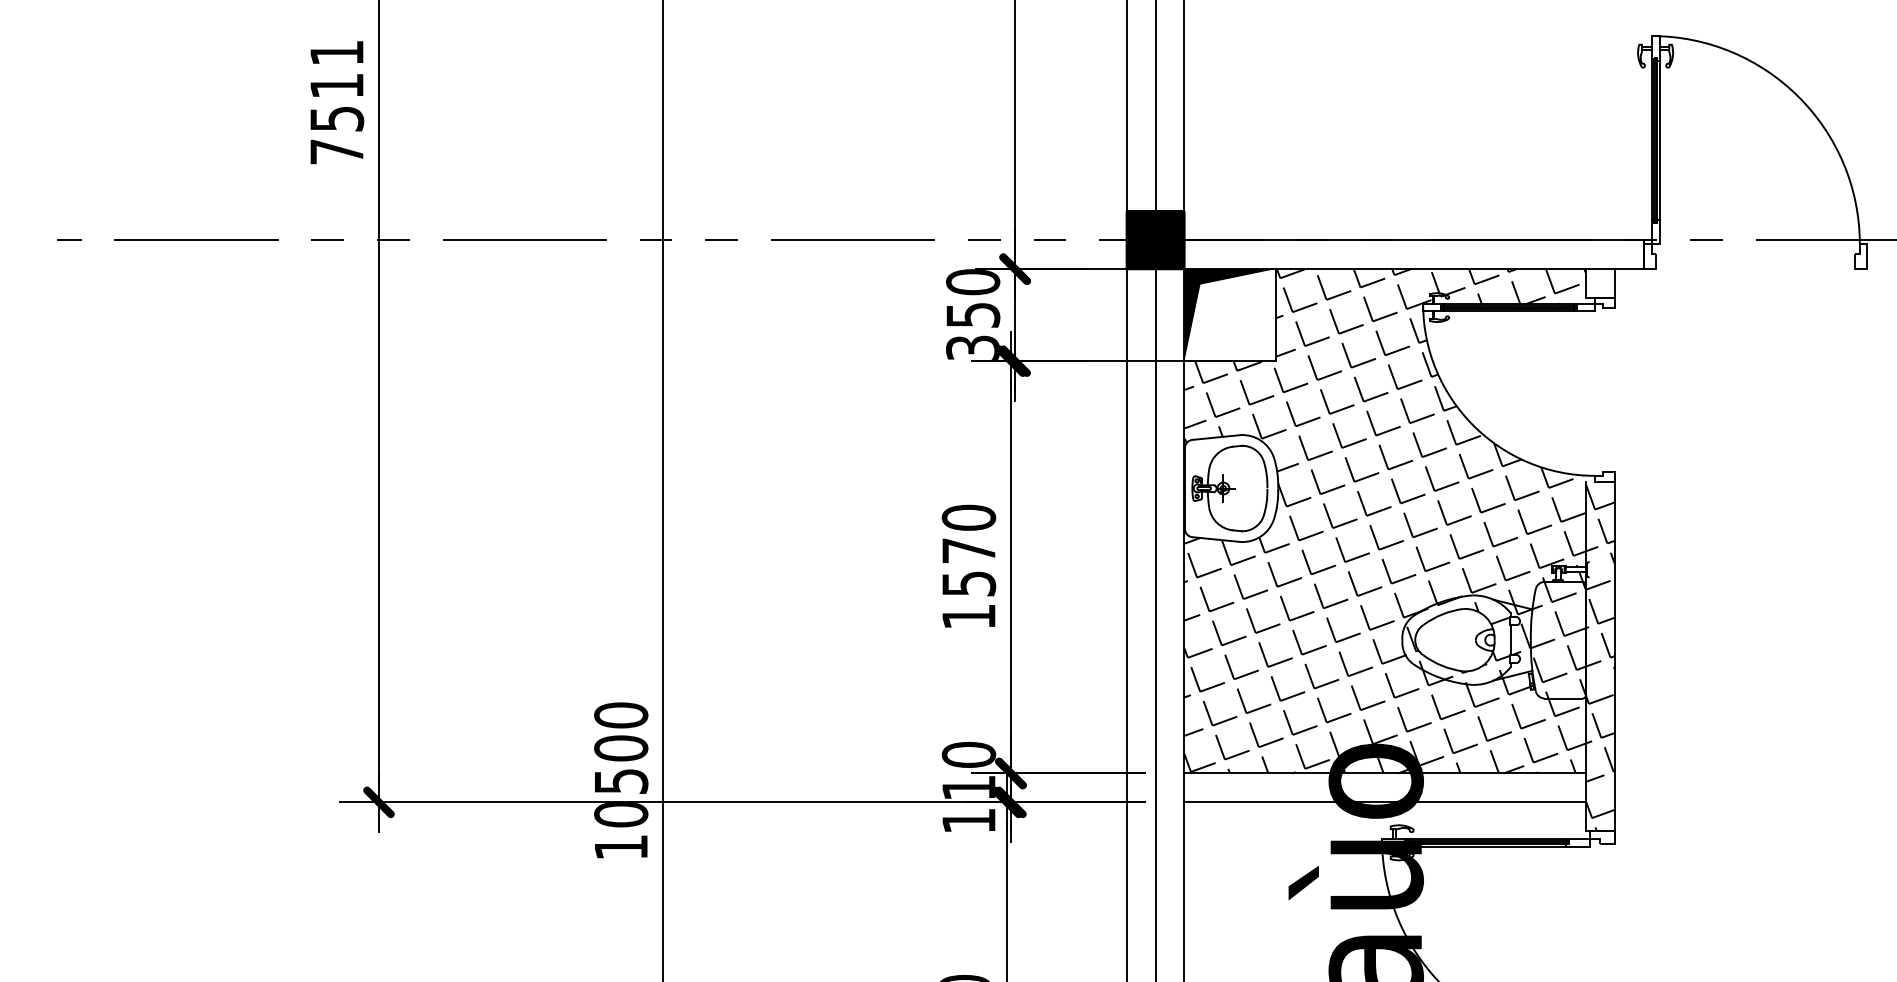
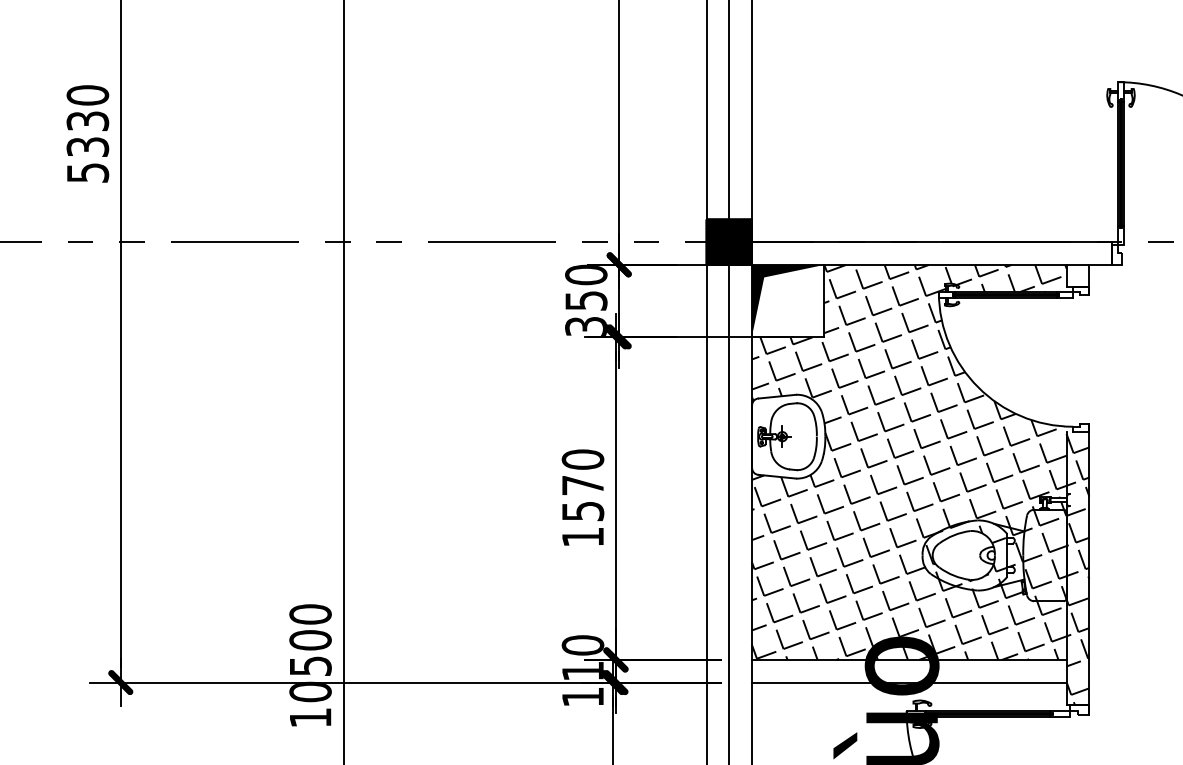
text: (336, 102) -> (87, 134), 7511 -> 5330

